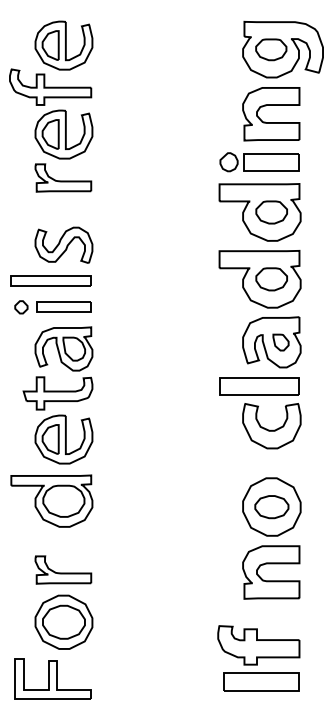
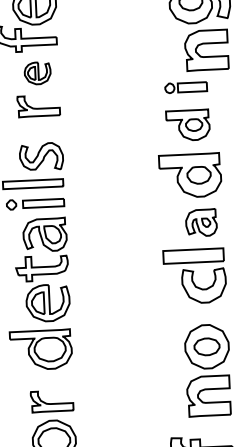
part: (271, 122) -> (207, 56), moved
part: (63, 134) -> (37, 73), size x0.6
part: (259, 162) -> (185, 87), size x0.7
part: (259, 212) -> (187, 125), size x0.7
part: (271, 342) -> (201, 222), size x0.7

